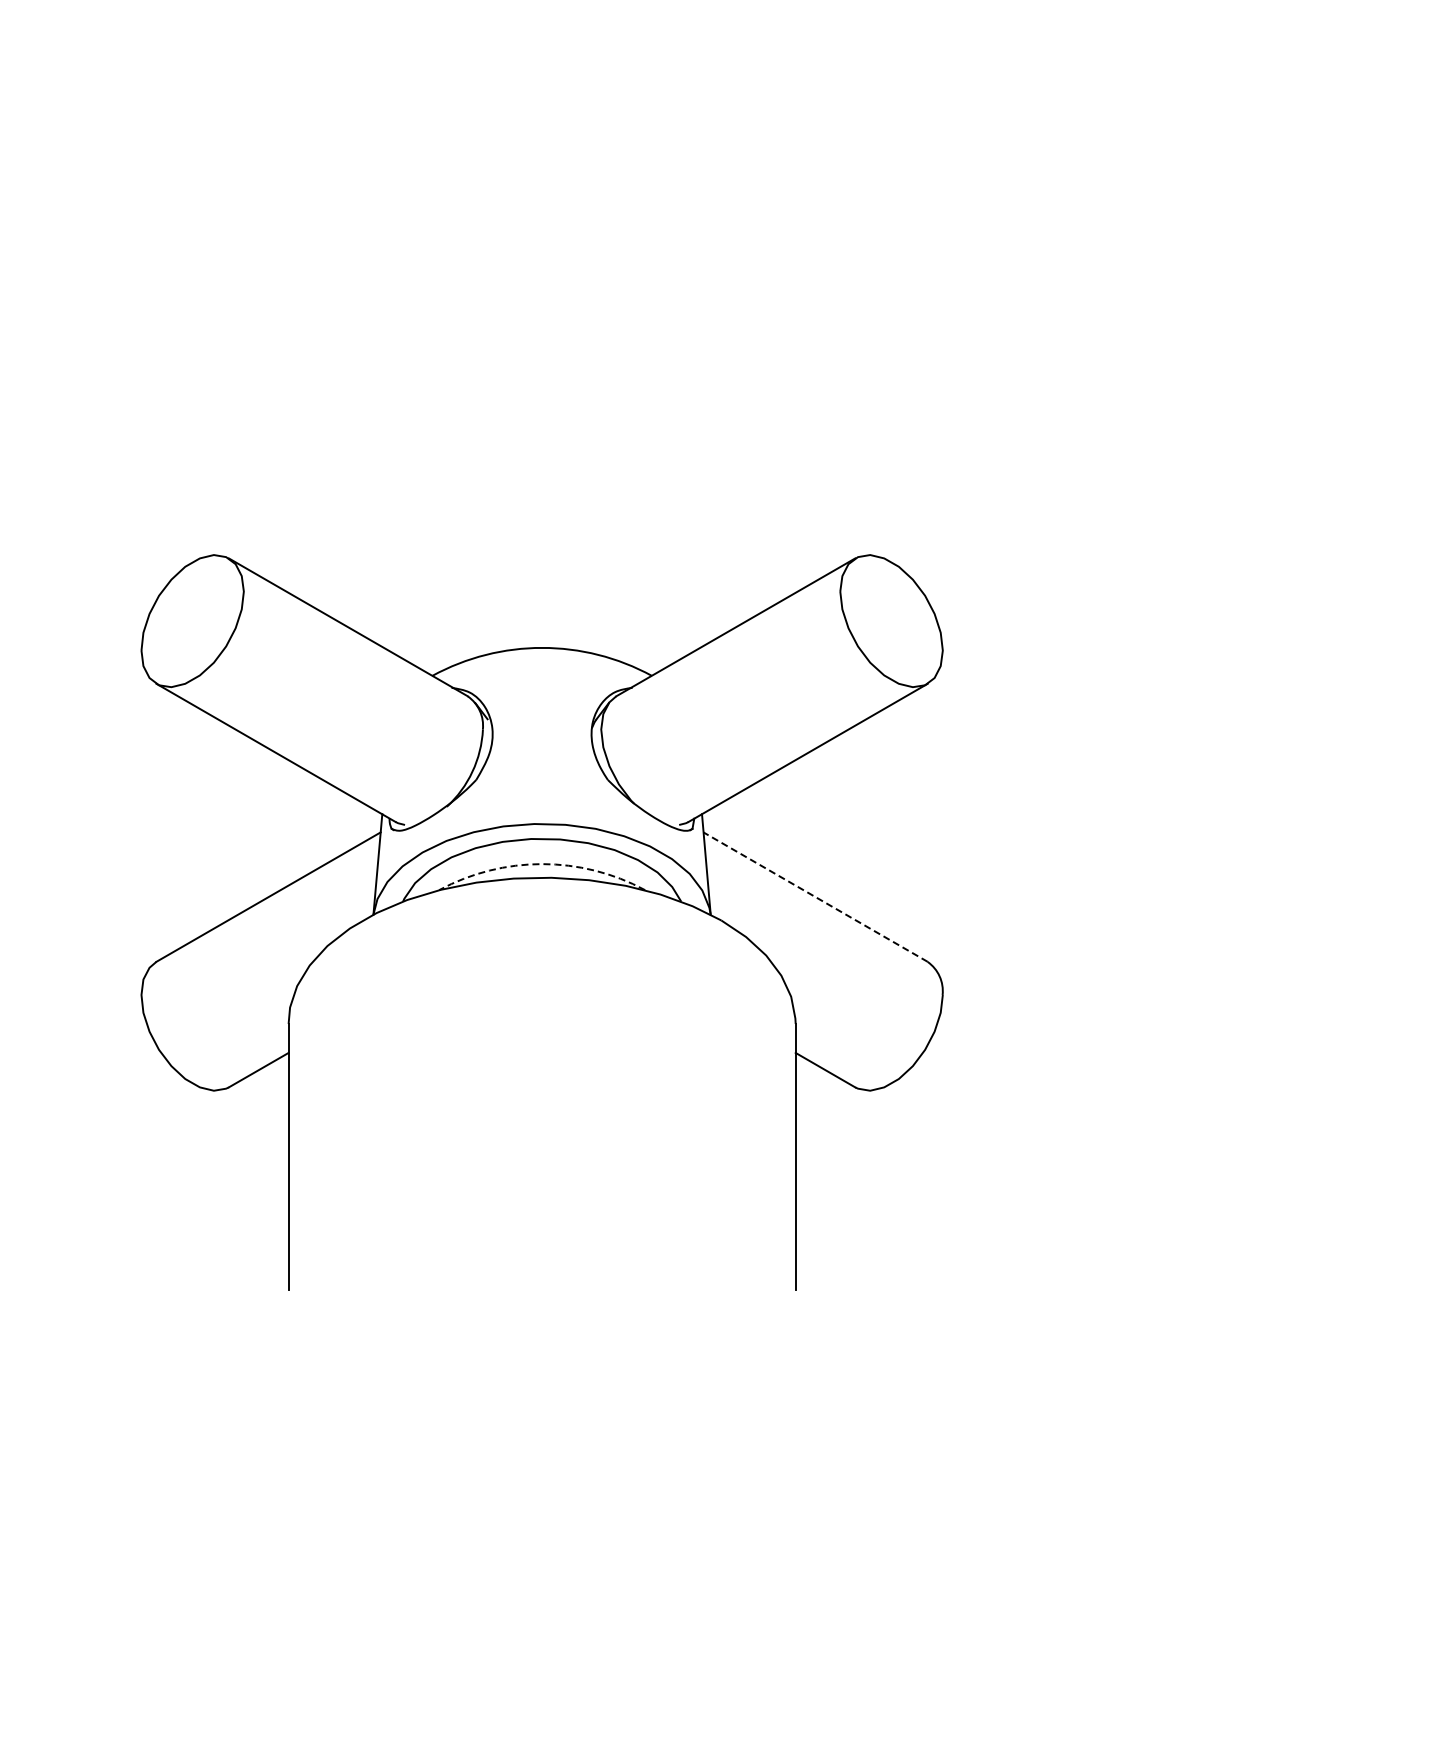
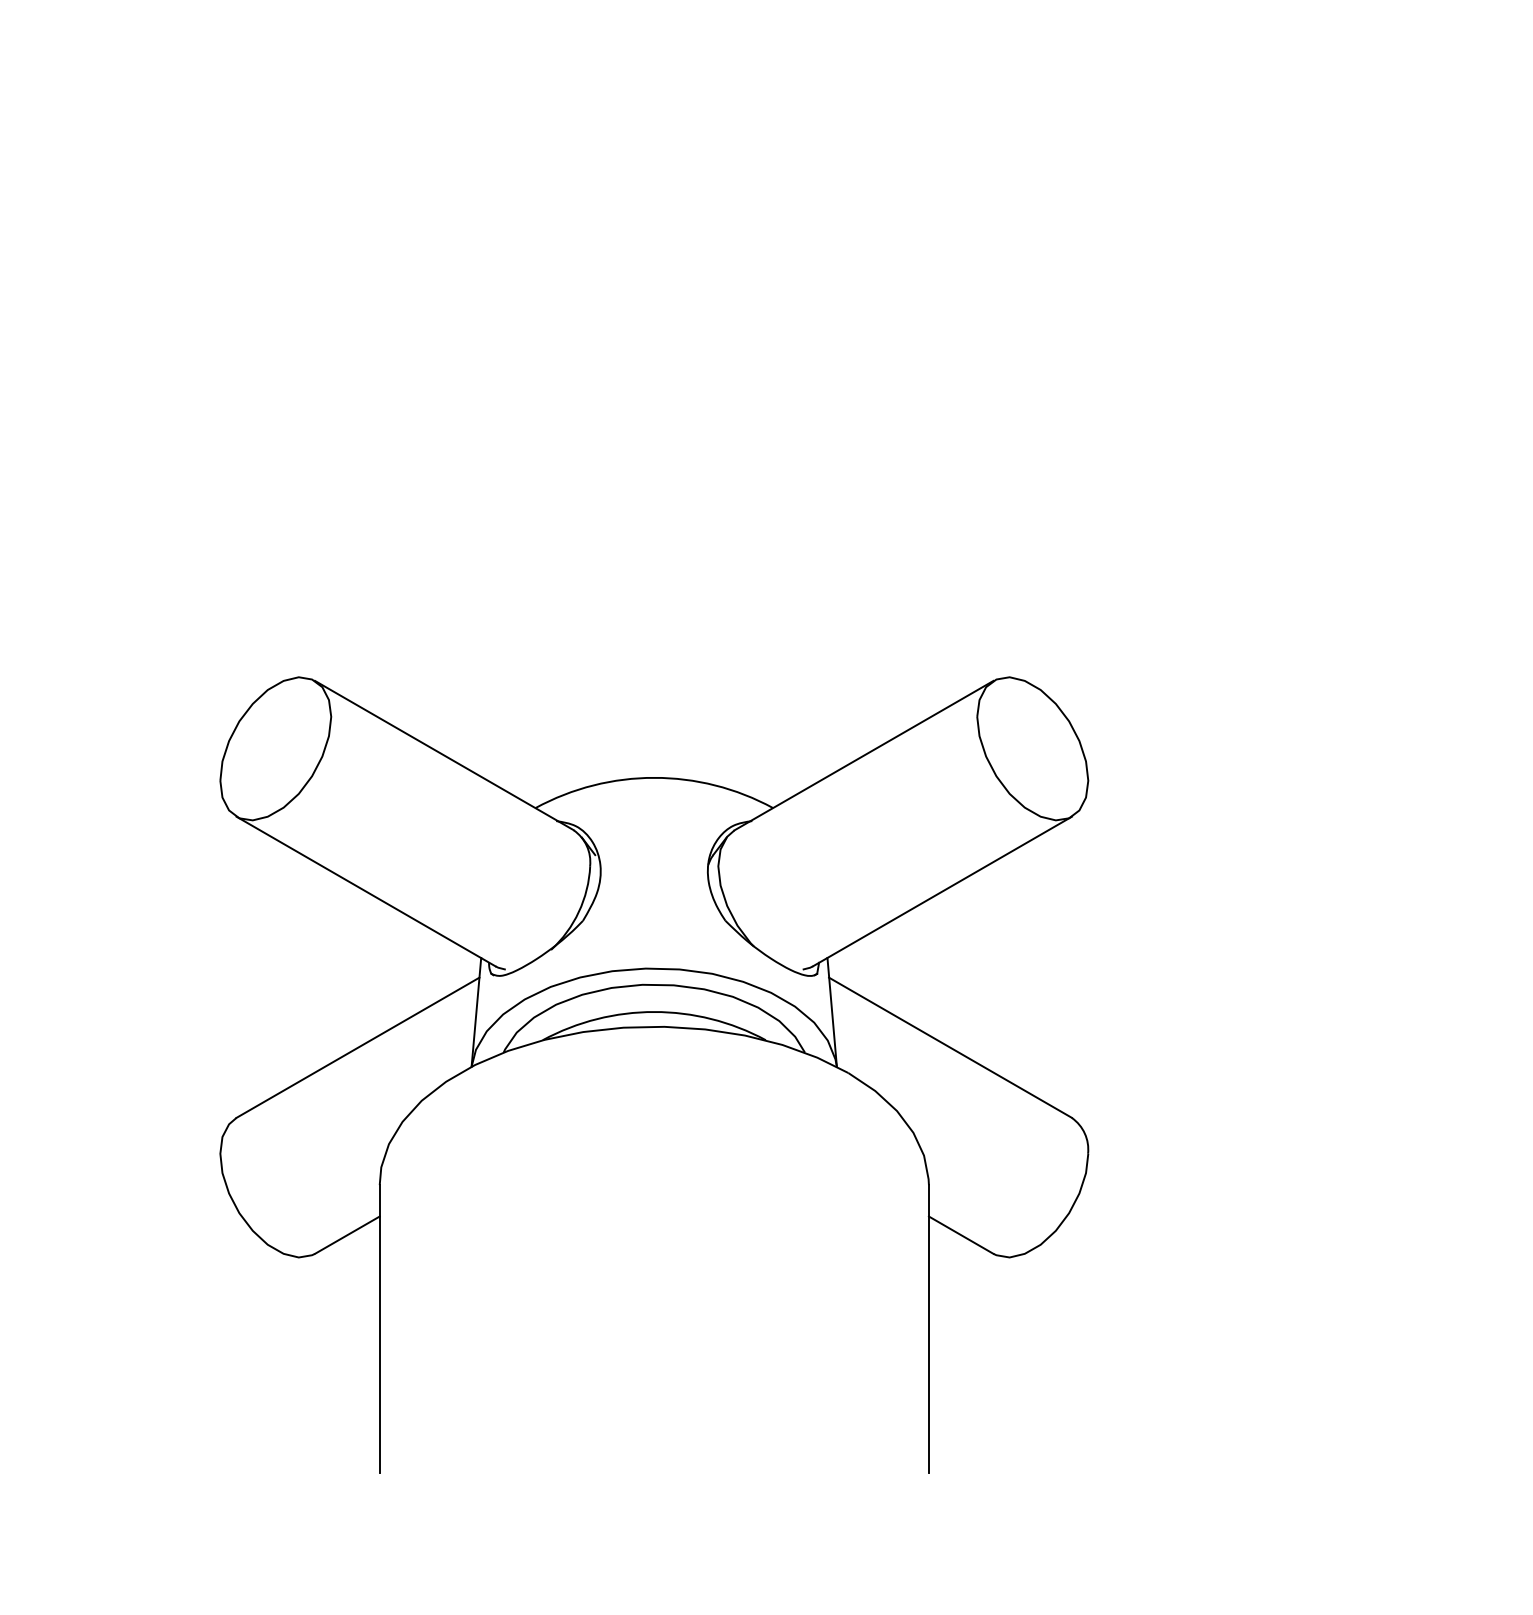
arc: (542, 864) -> (654, 1012), dashed -> solid
line: (815, 896) -> (950, 1047), dashed -> solid

